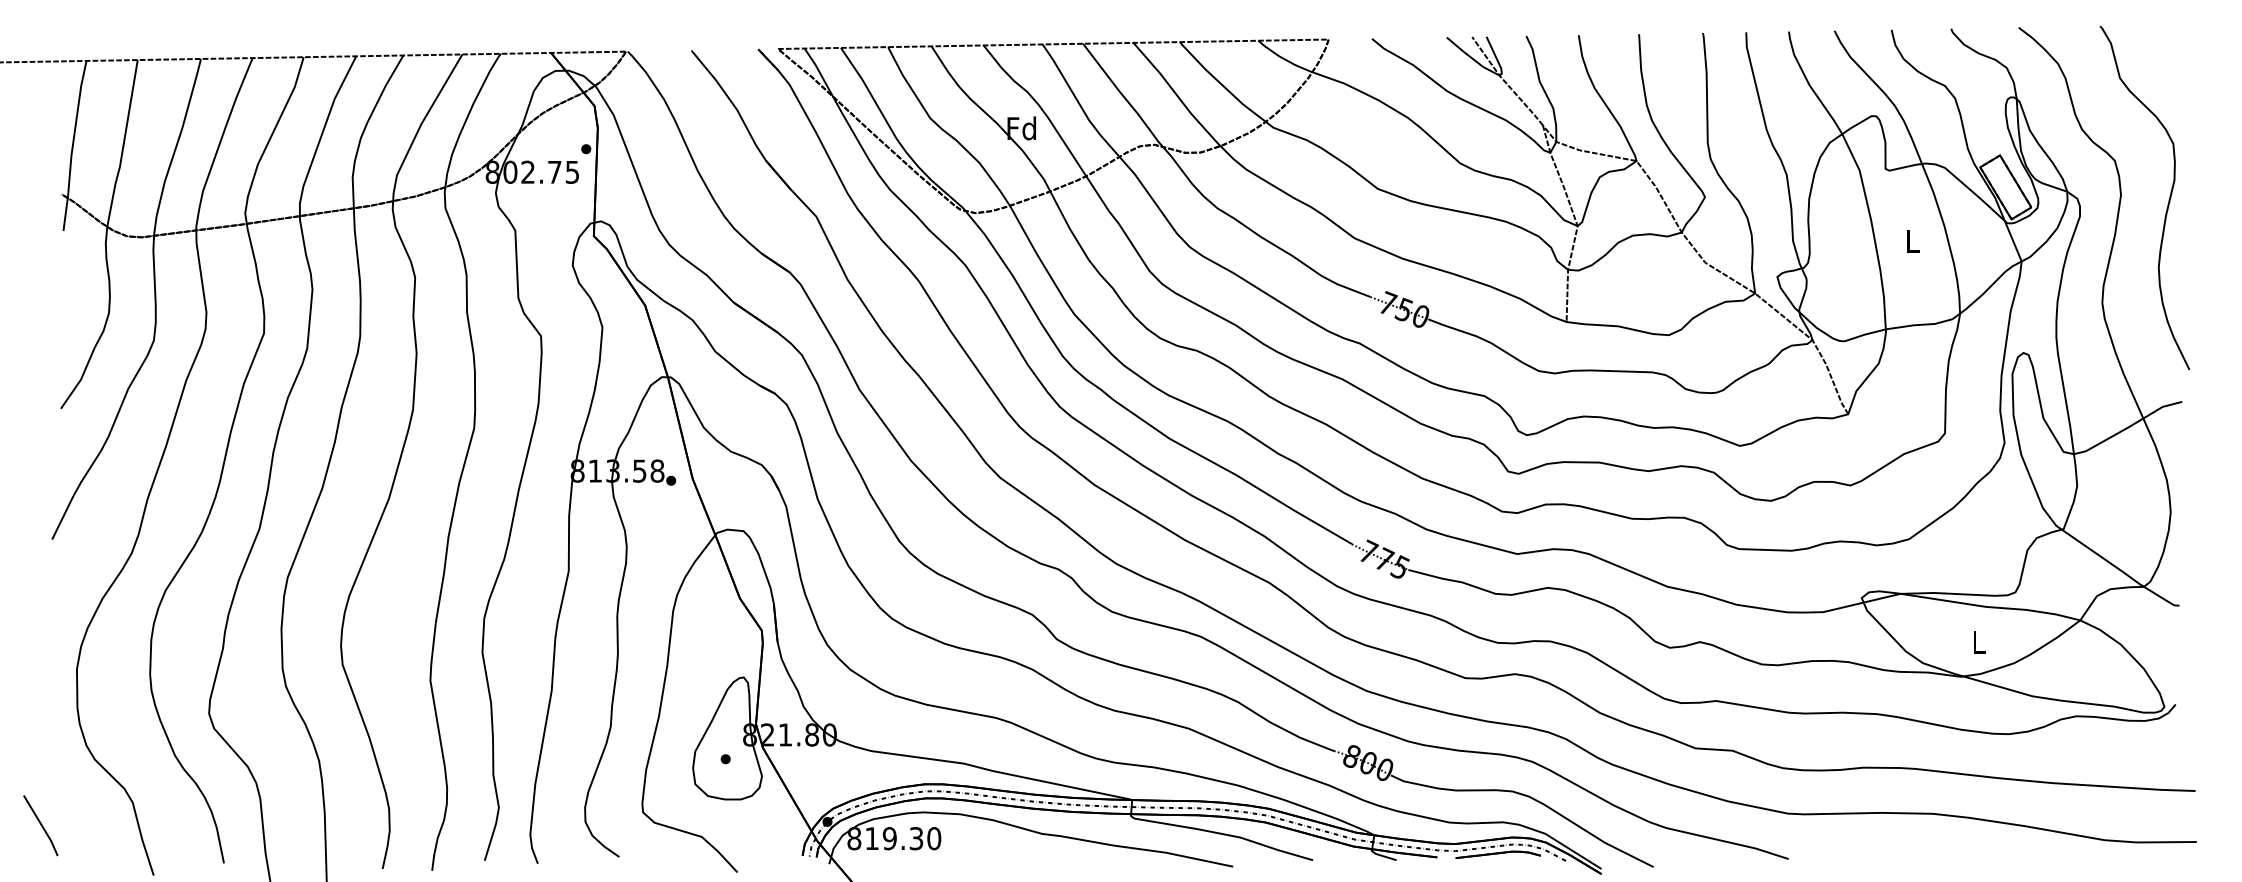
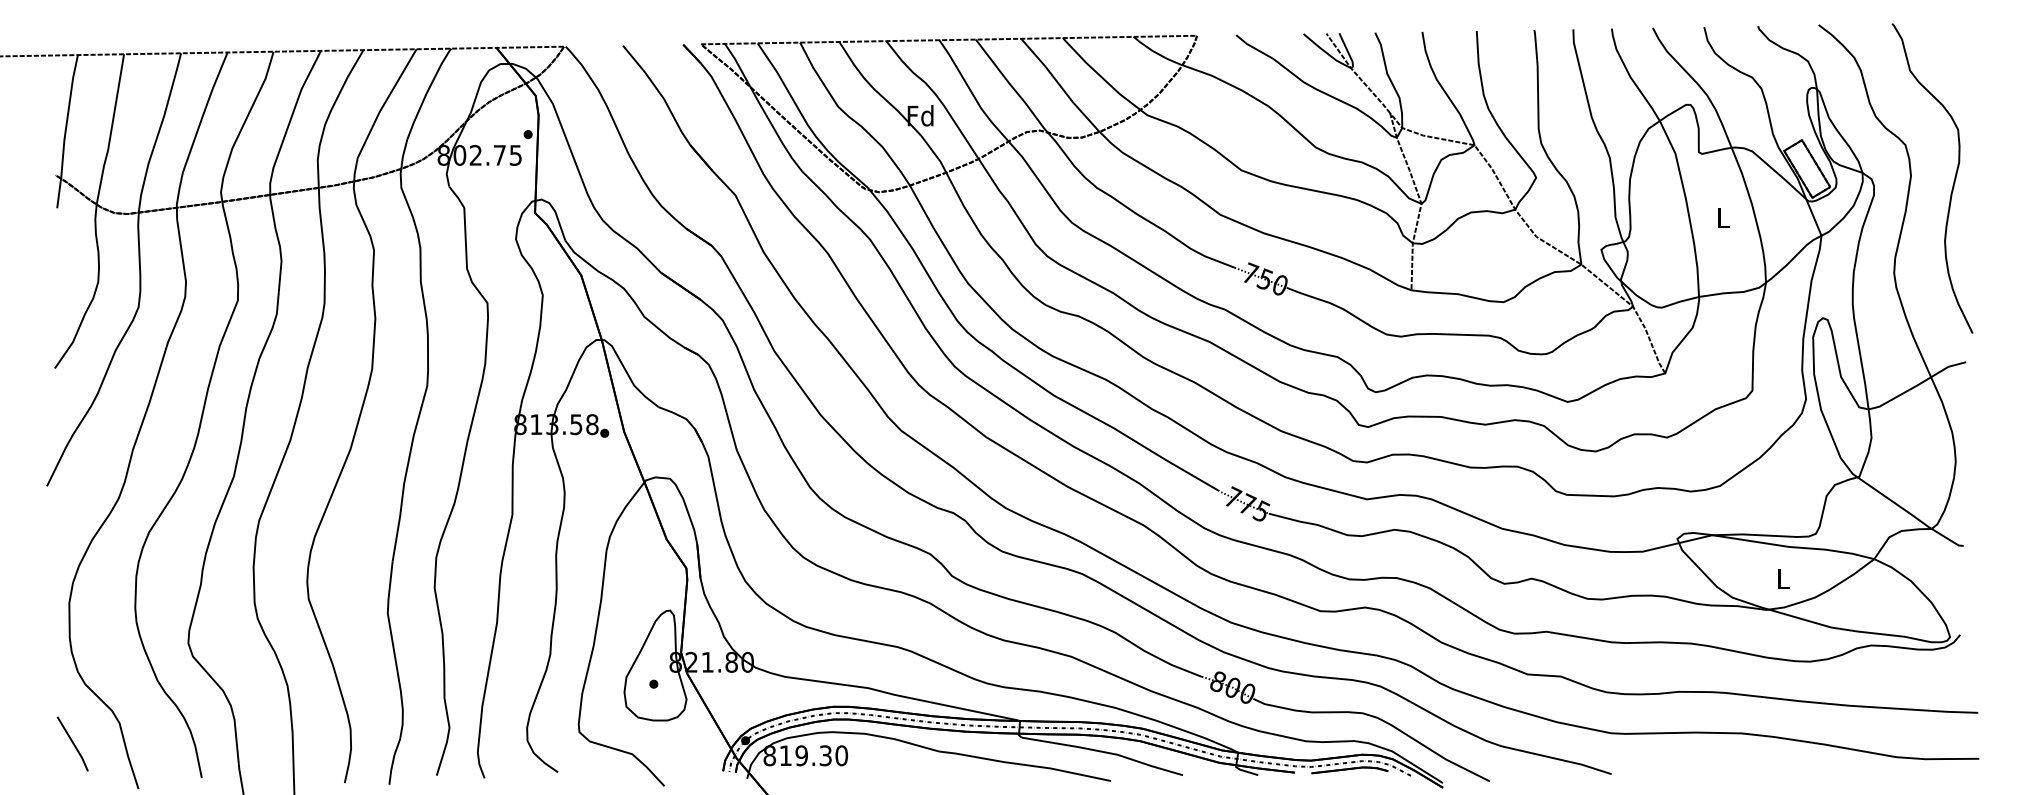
line: (40, 825) -> (72, 743), moved

